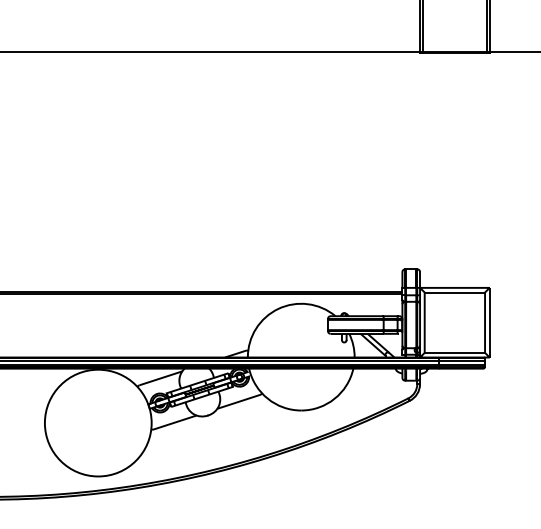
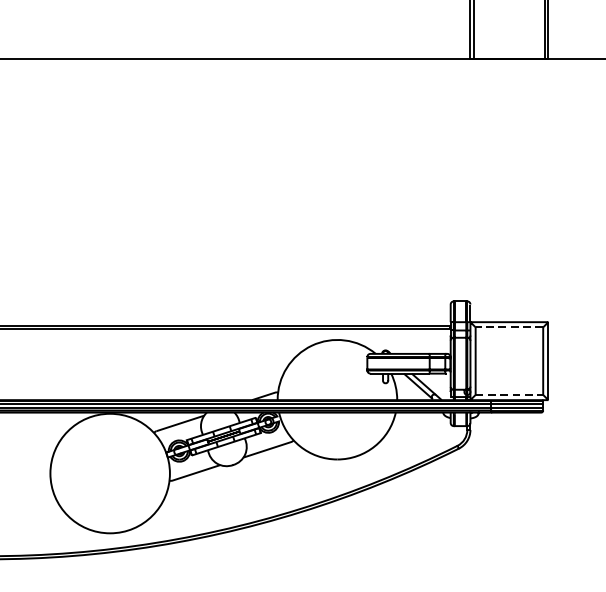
line: (454, 292) -> (509, 327), solid -> dashed
line: (455, 352) -> (510, 394), solid -> dashed

